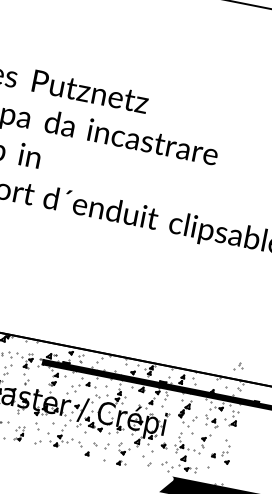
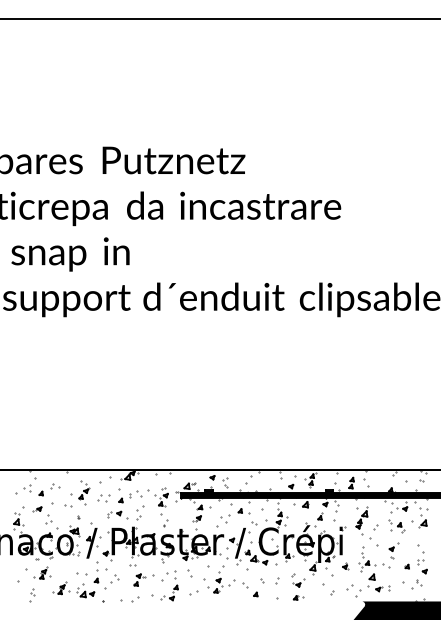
part: (238, 366) -> (416, 584), moved
part: (19, 432) -> (169, 585), size x1.67

